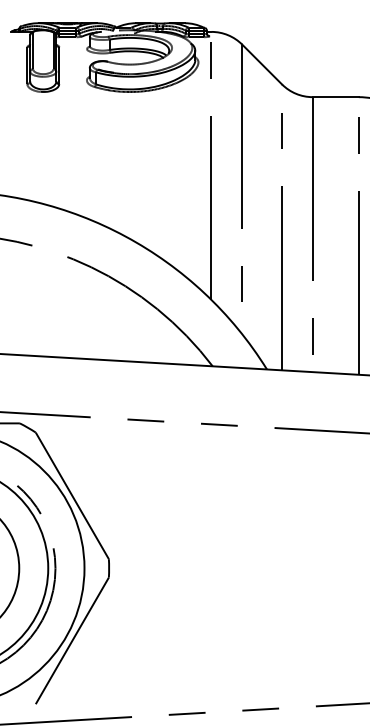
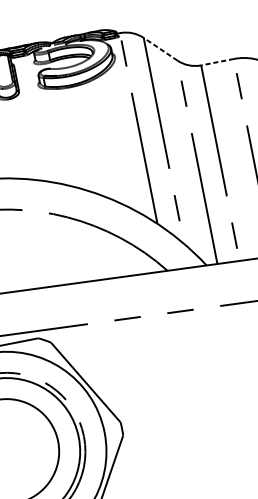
line: (261, 64) -> (160, 49), solid -> dashed
line: (335, 97) -> (217, 62), solid -> dashed

